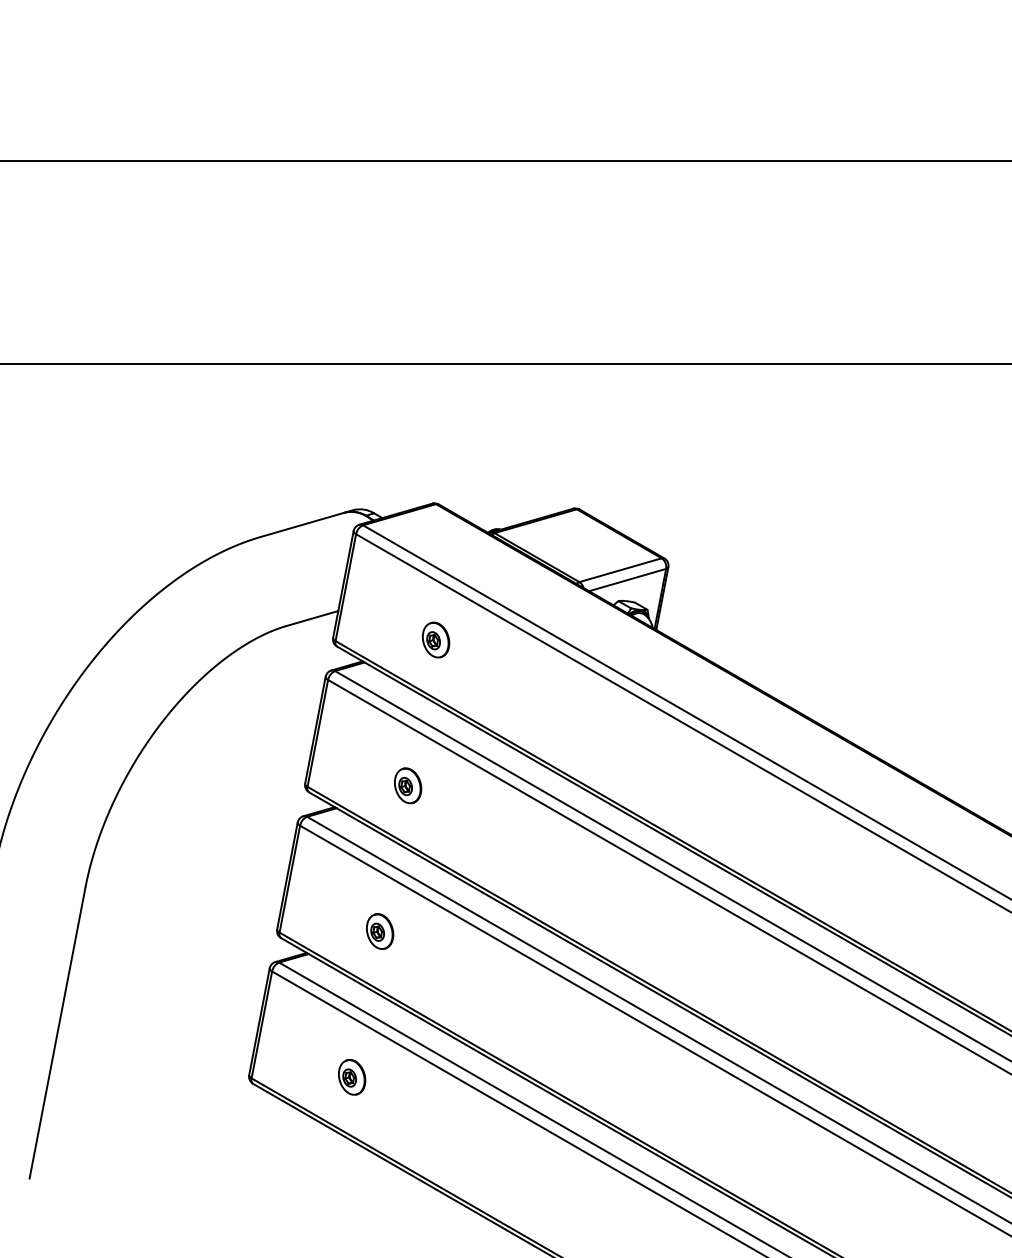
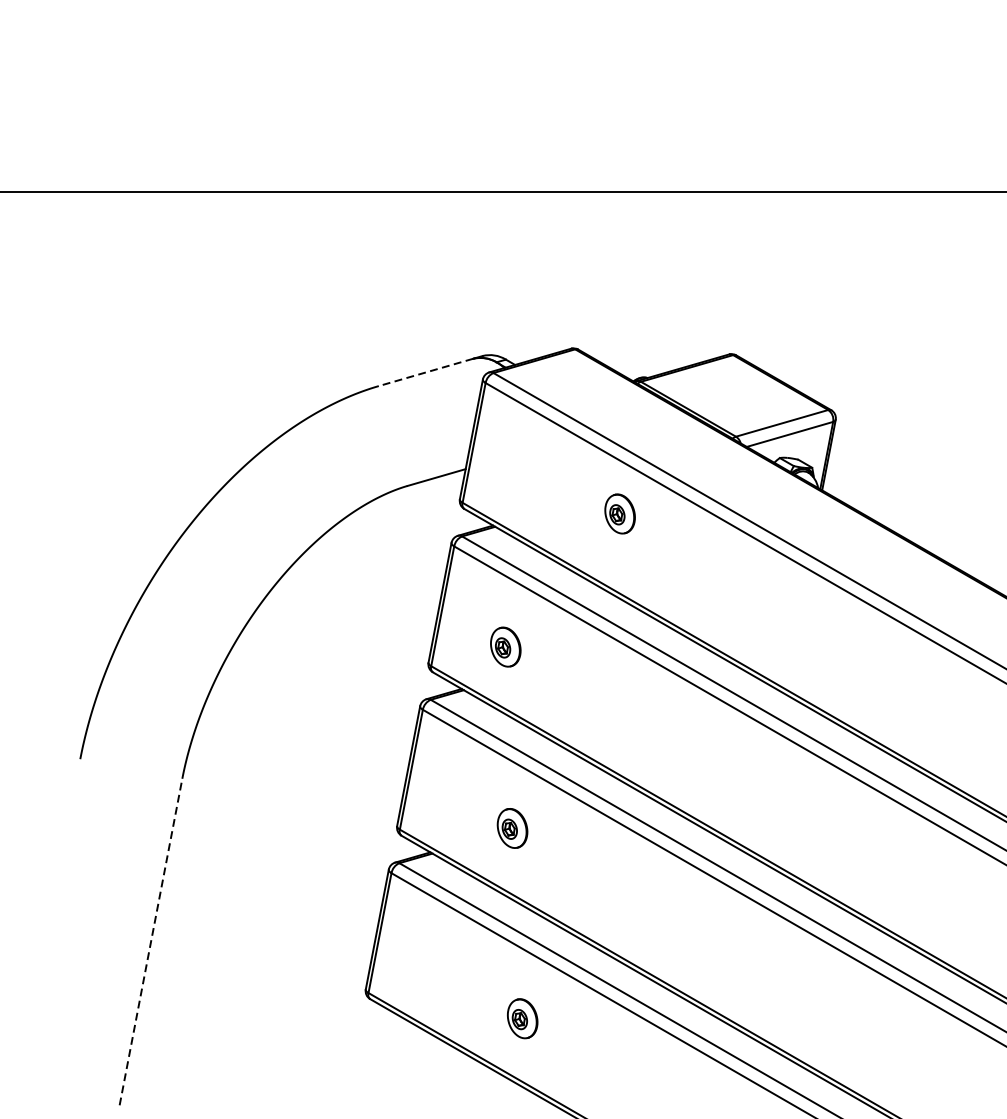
line: (302, 524) -> (425, 372), solid -> dashed
part: (436, 639) -> (620, 513), moved
part: (408, 785) -> (506, 646), moved
line: (57, 1032) -> (150, 941), solid -> dashed
part: (352, 1077) -> (523, 1018), moved

